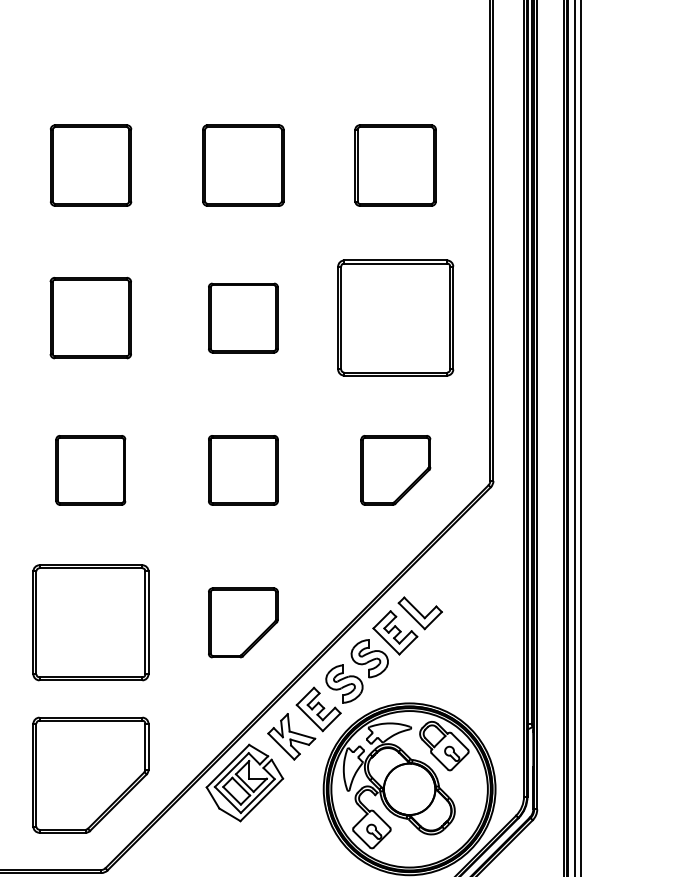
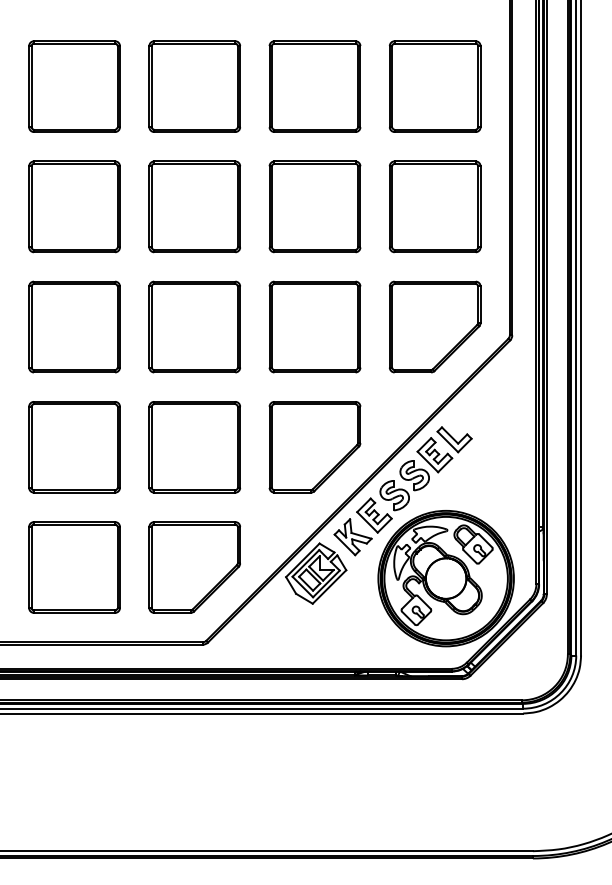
part: (90, 165) -> (194, 86), size x1.43
part: (242, 165) -> (314, 86), size x1.43
part: (394, 165) -> (434, 86), size x1.43
part: (90, 317) -> (194, 206), size x1.43
part: (242, 317) -> (314, 206), size x1.67
part: (90, 469) -> (194, 326), size x1.67
part: (242, 469) -> (314, 326), size x1.67
part: (396, 469) -> (435, 326), size x1.67
part: (242, 623) -> (314, 447), size x1.67

